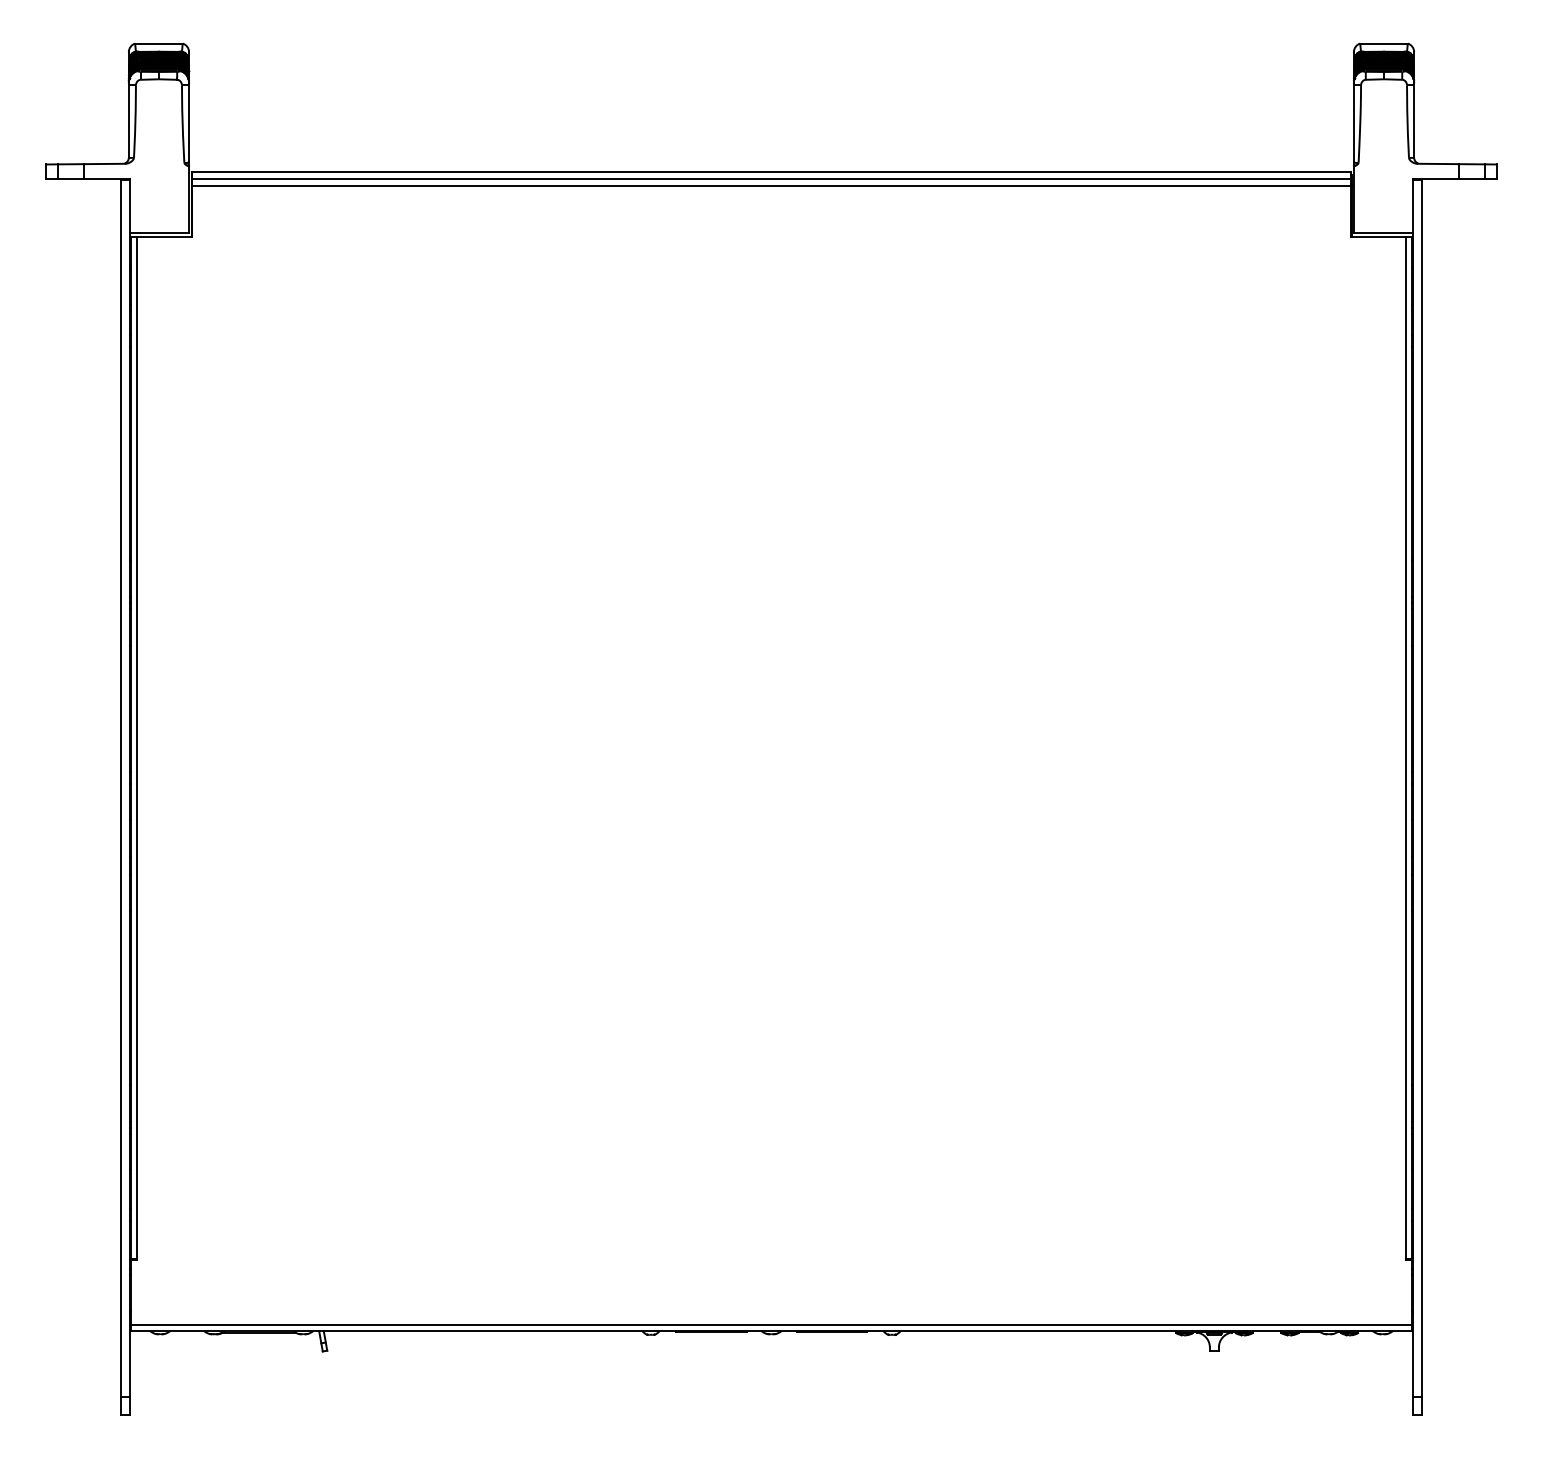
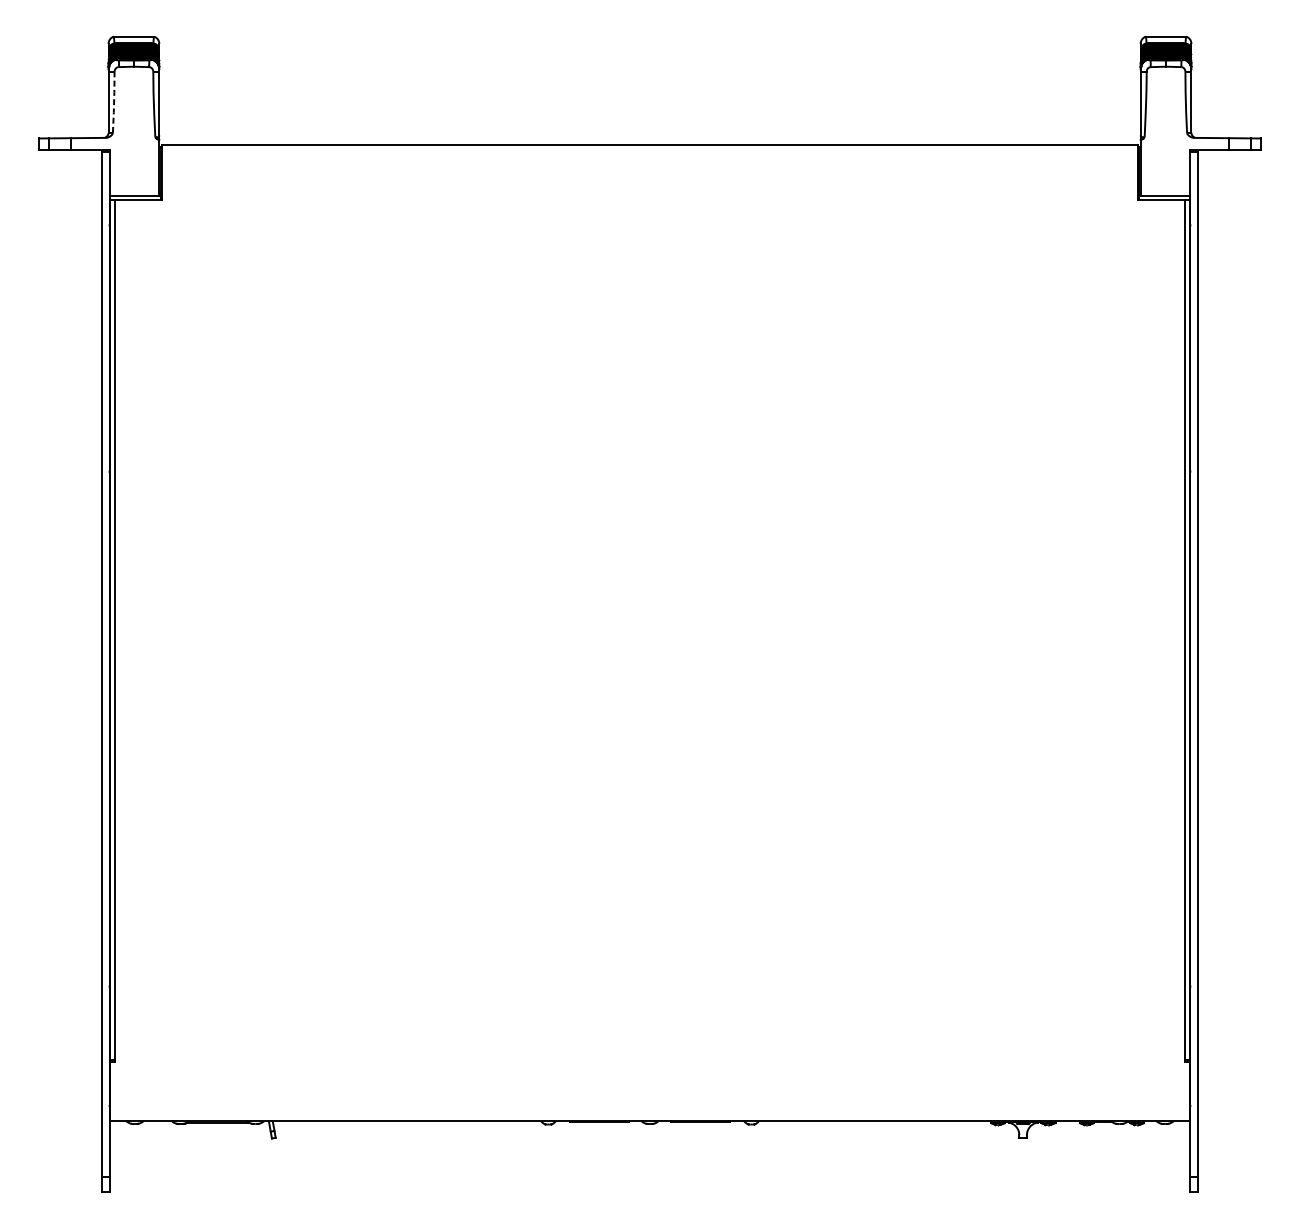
line: (135, 121) -> (114, 102), solid -> dashed
line: (771, 179) -> (650, 151), removed
line: (771, 186) -> (650, 157), removed
line: (771, 1325) -> (650, 1116), removed

